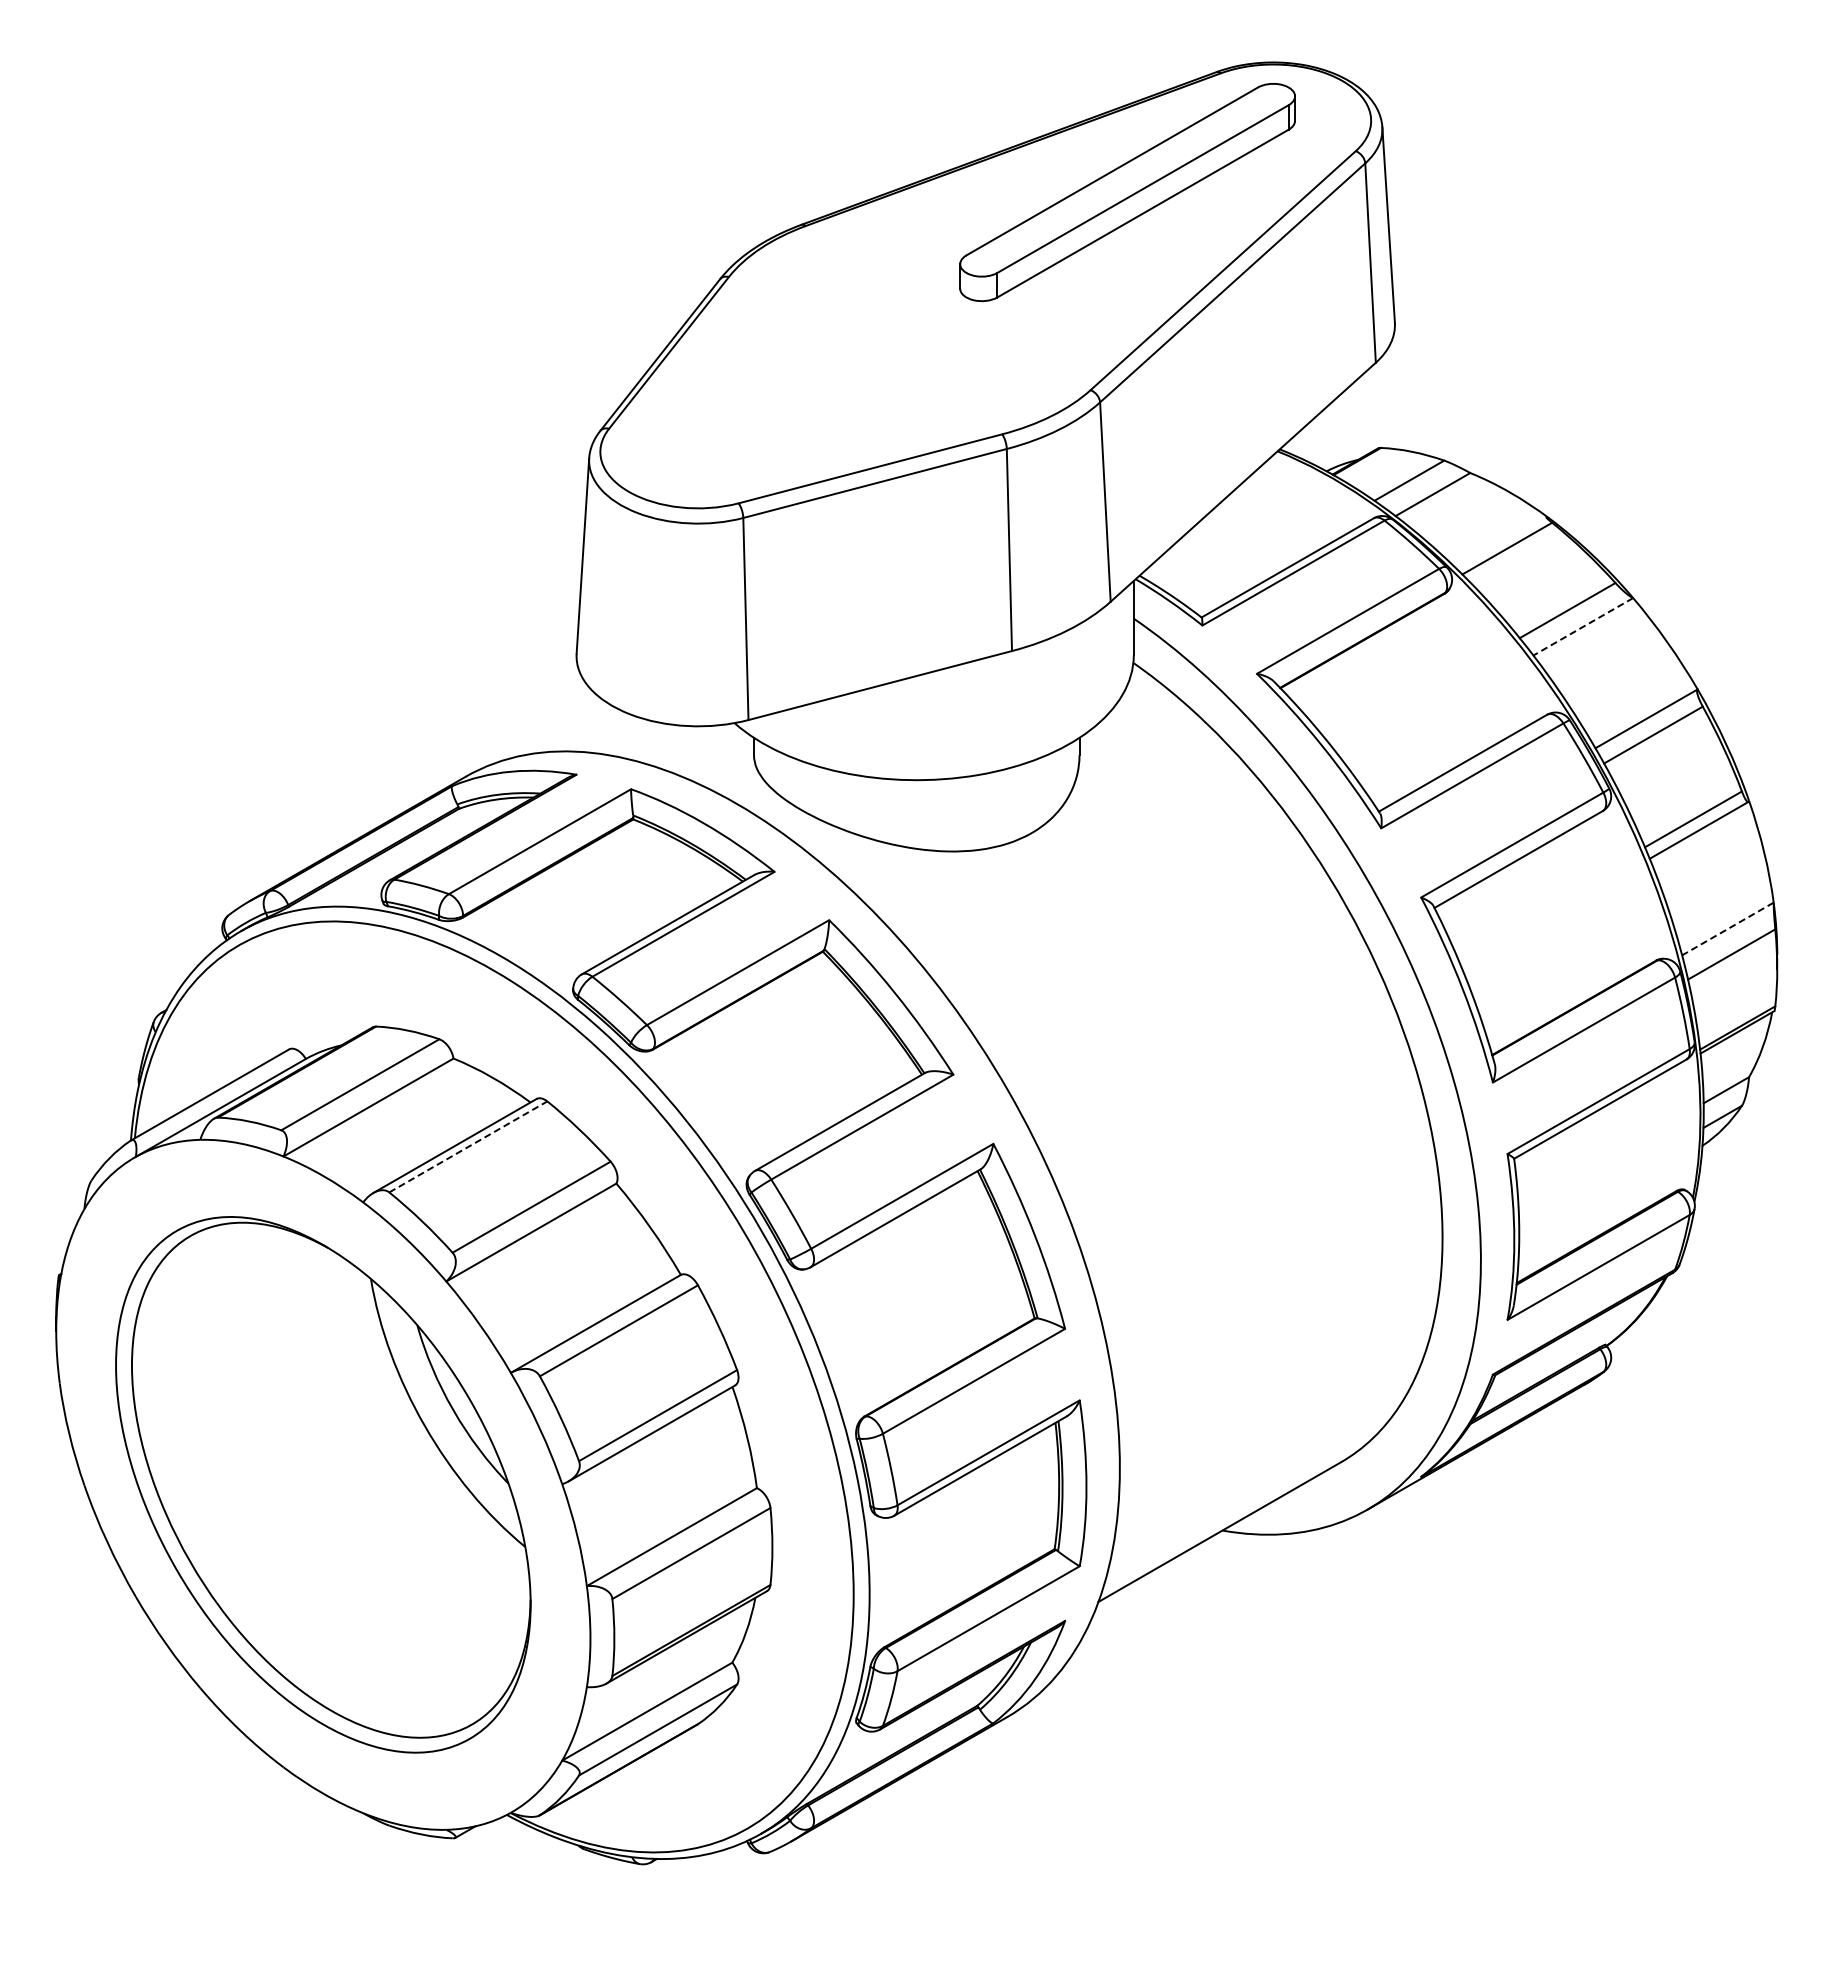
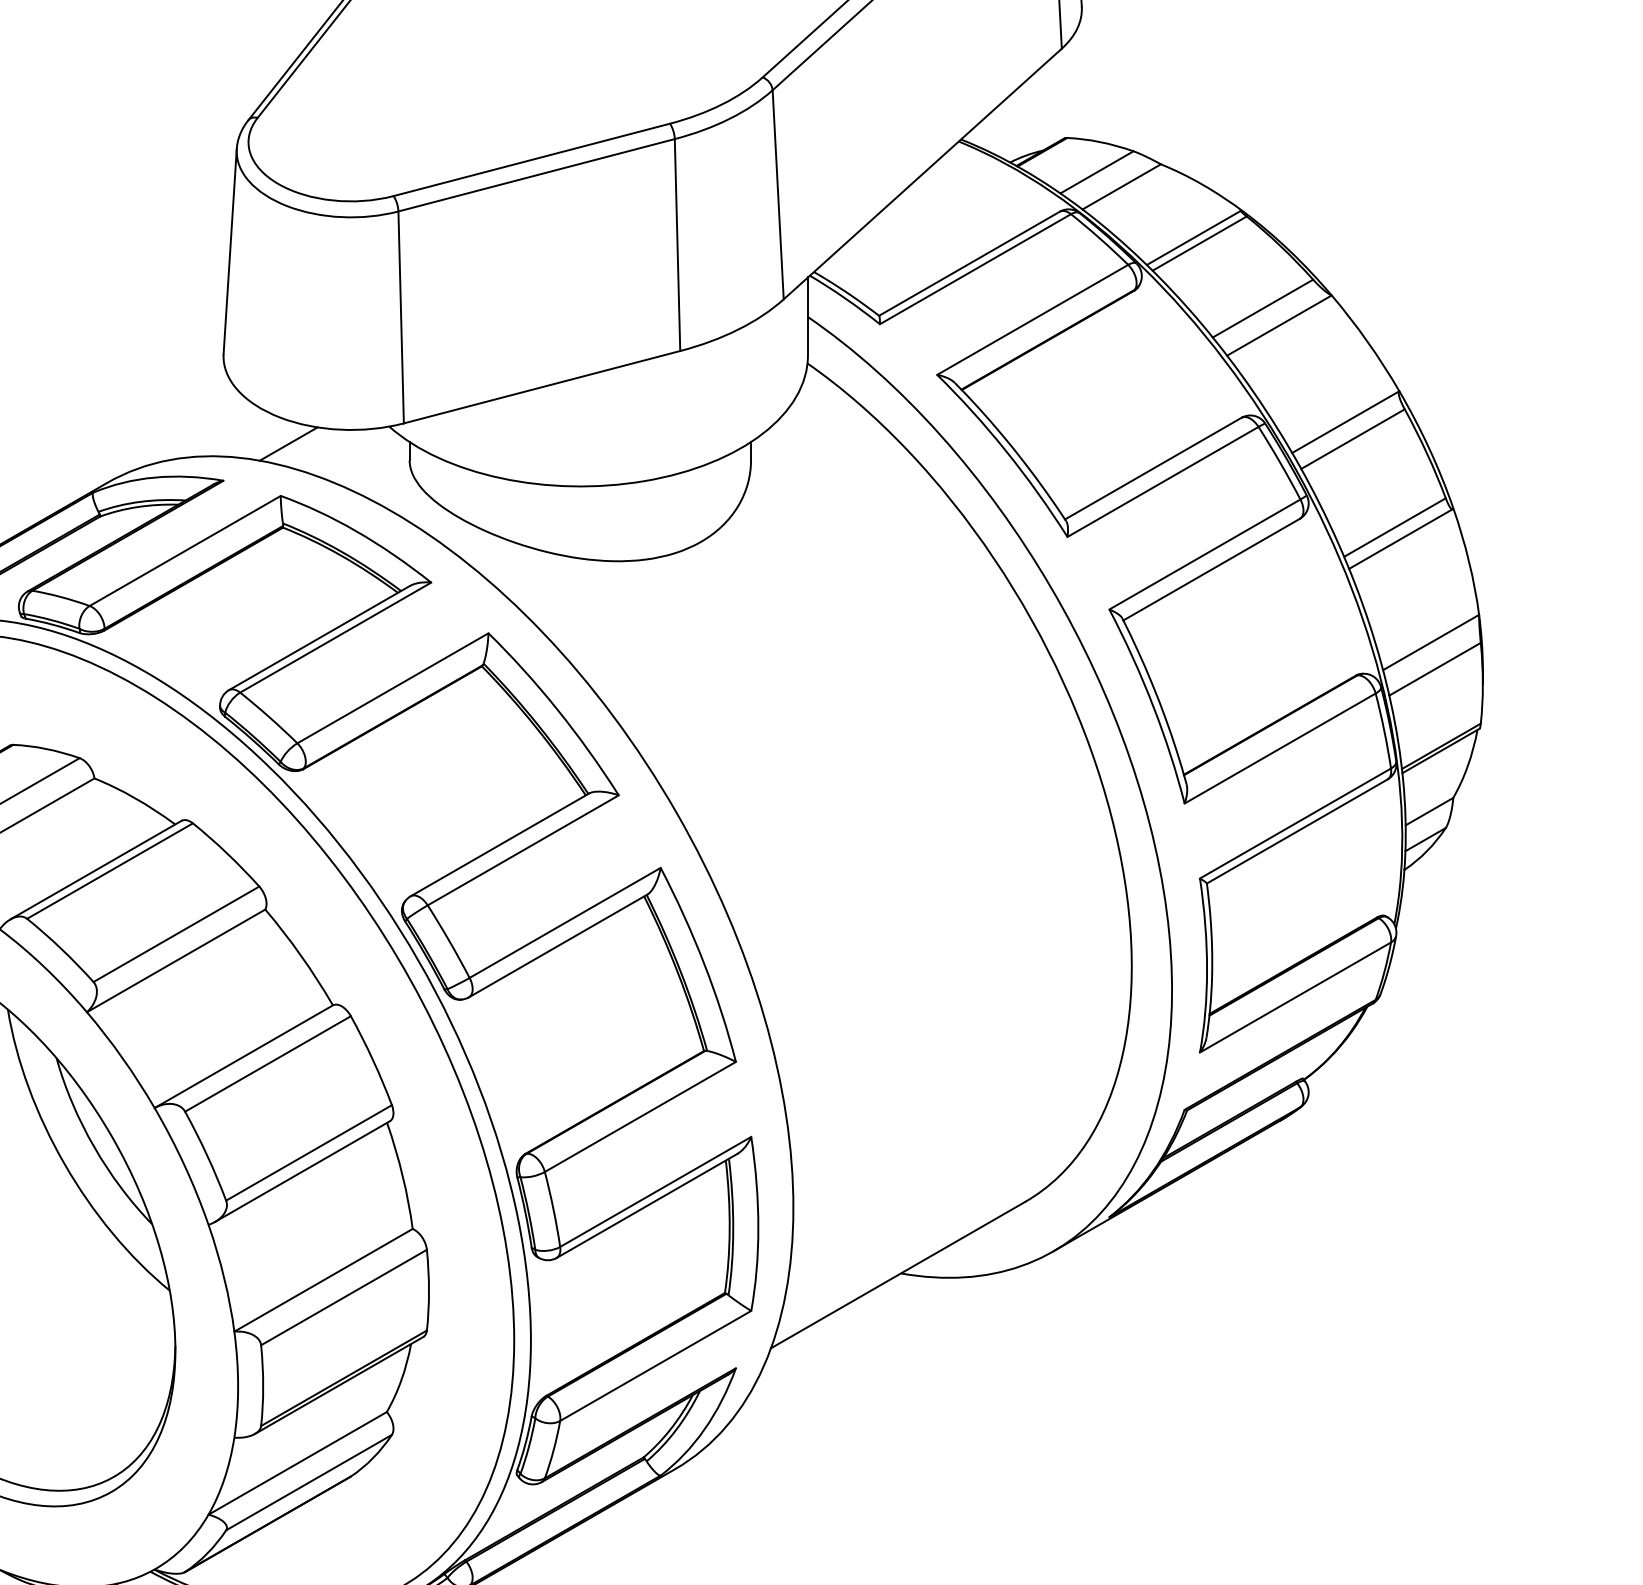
line: (1501, 543) -> (1193, 238), added
line: (1583, 626) -> (1279, 325), dashed -> solid
line: (638, 739) -> (288, 443), added
line: (1727, 928) -> (1430, 642), dashed -> solid
line: (468, 1146) -> (110, 870), dashed -> solid

